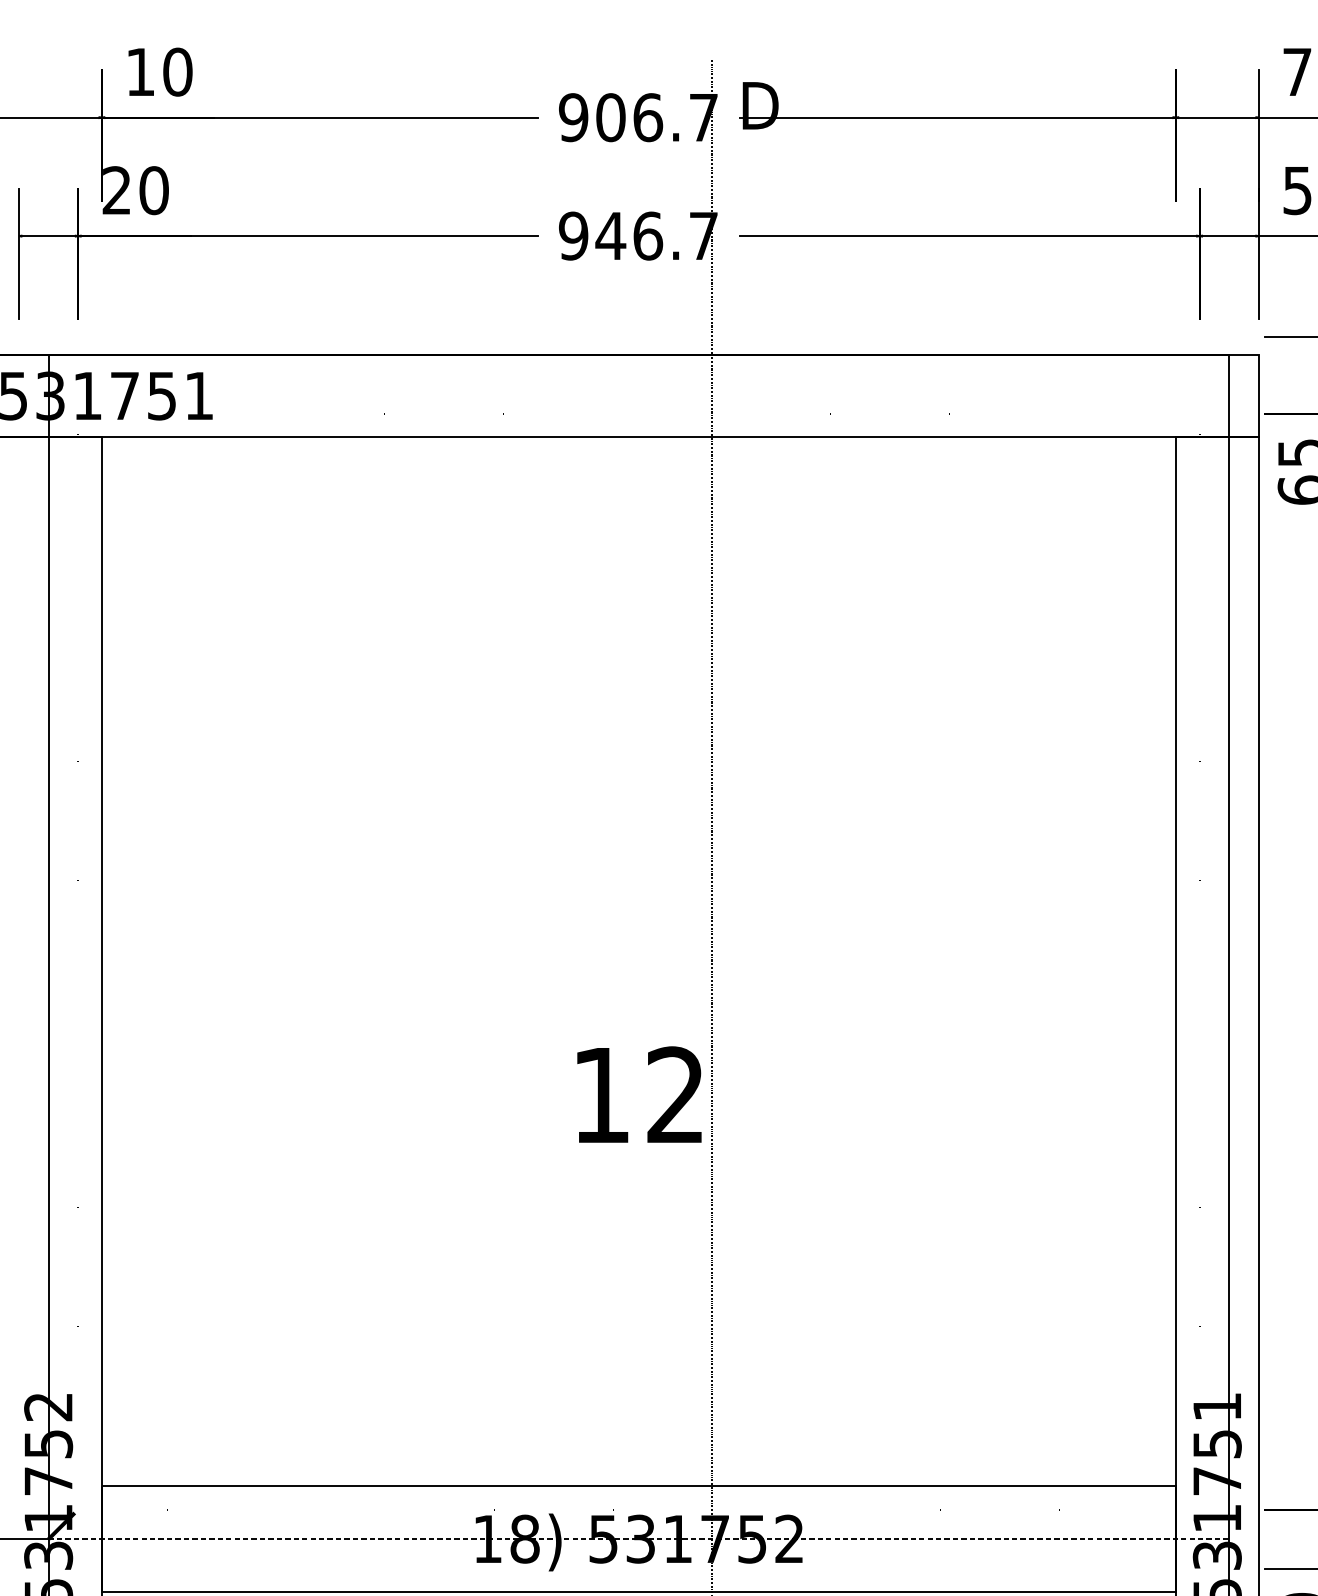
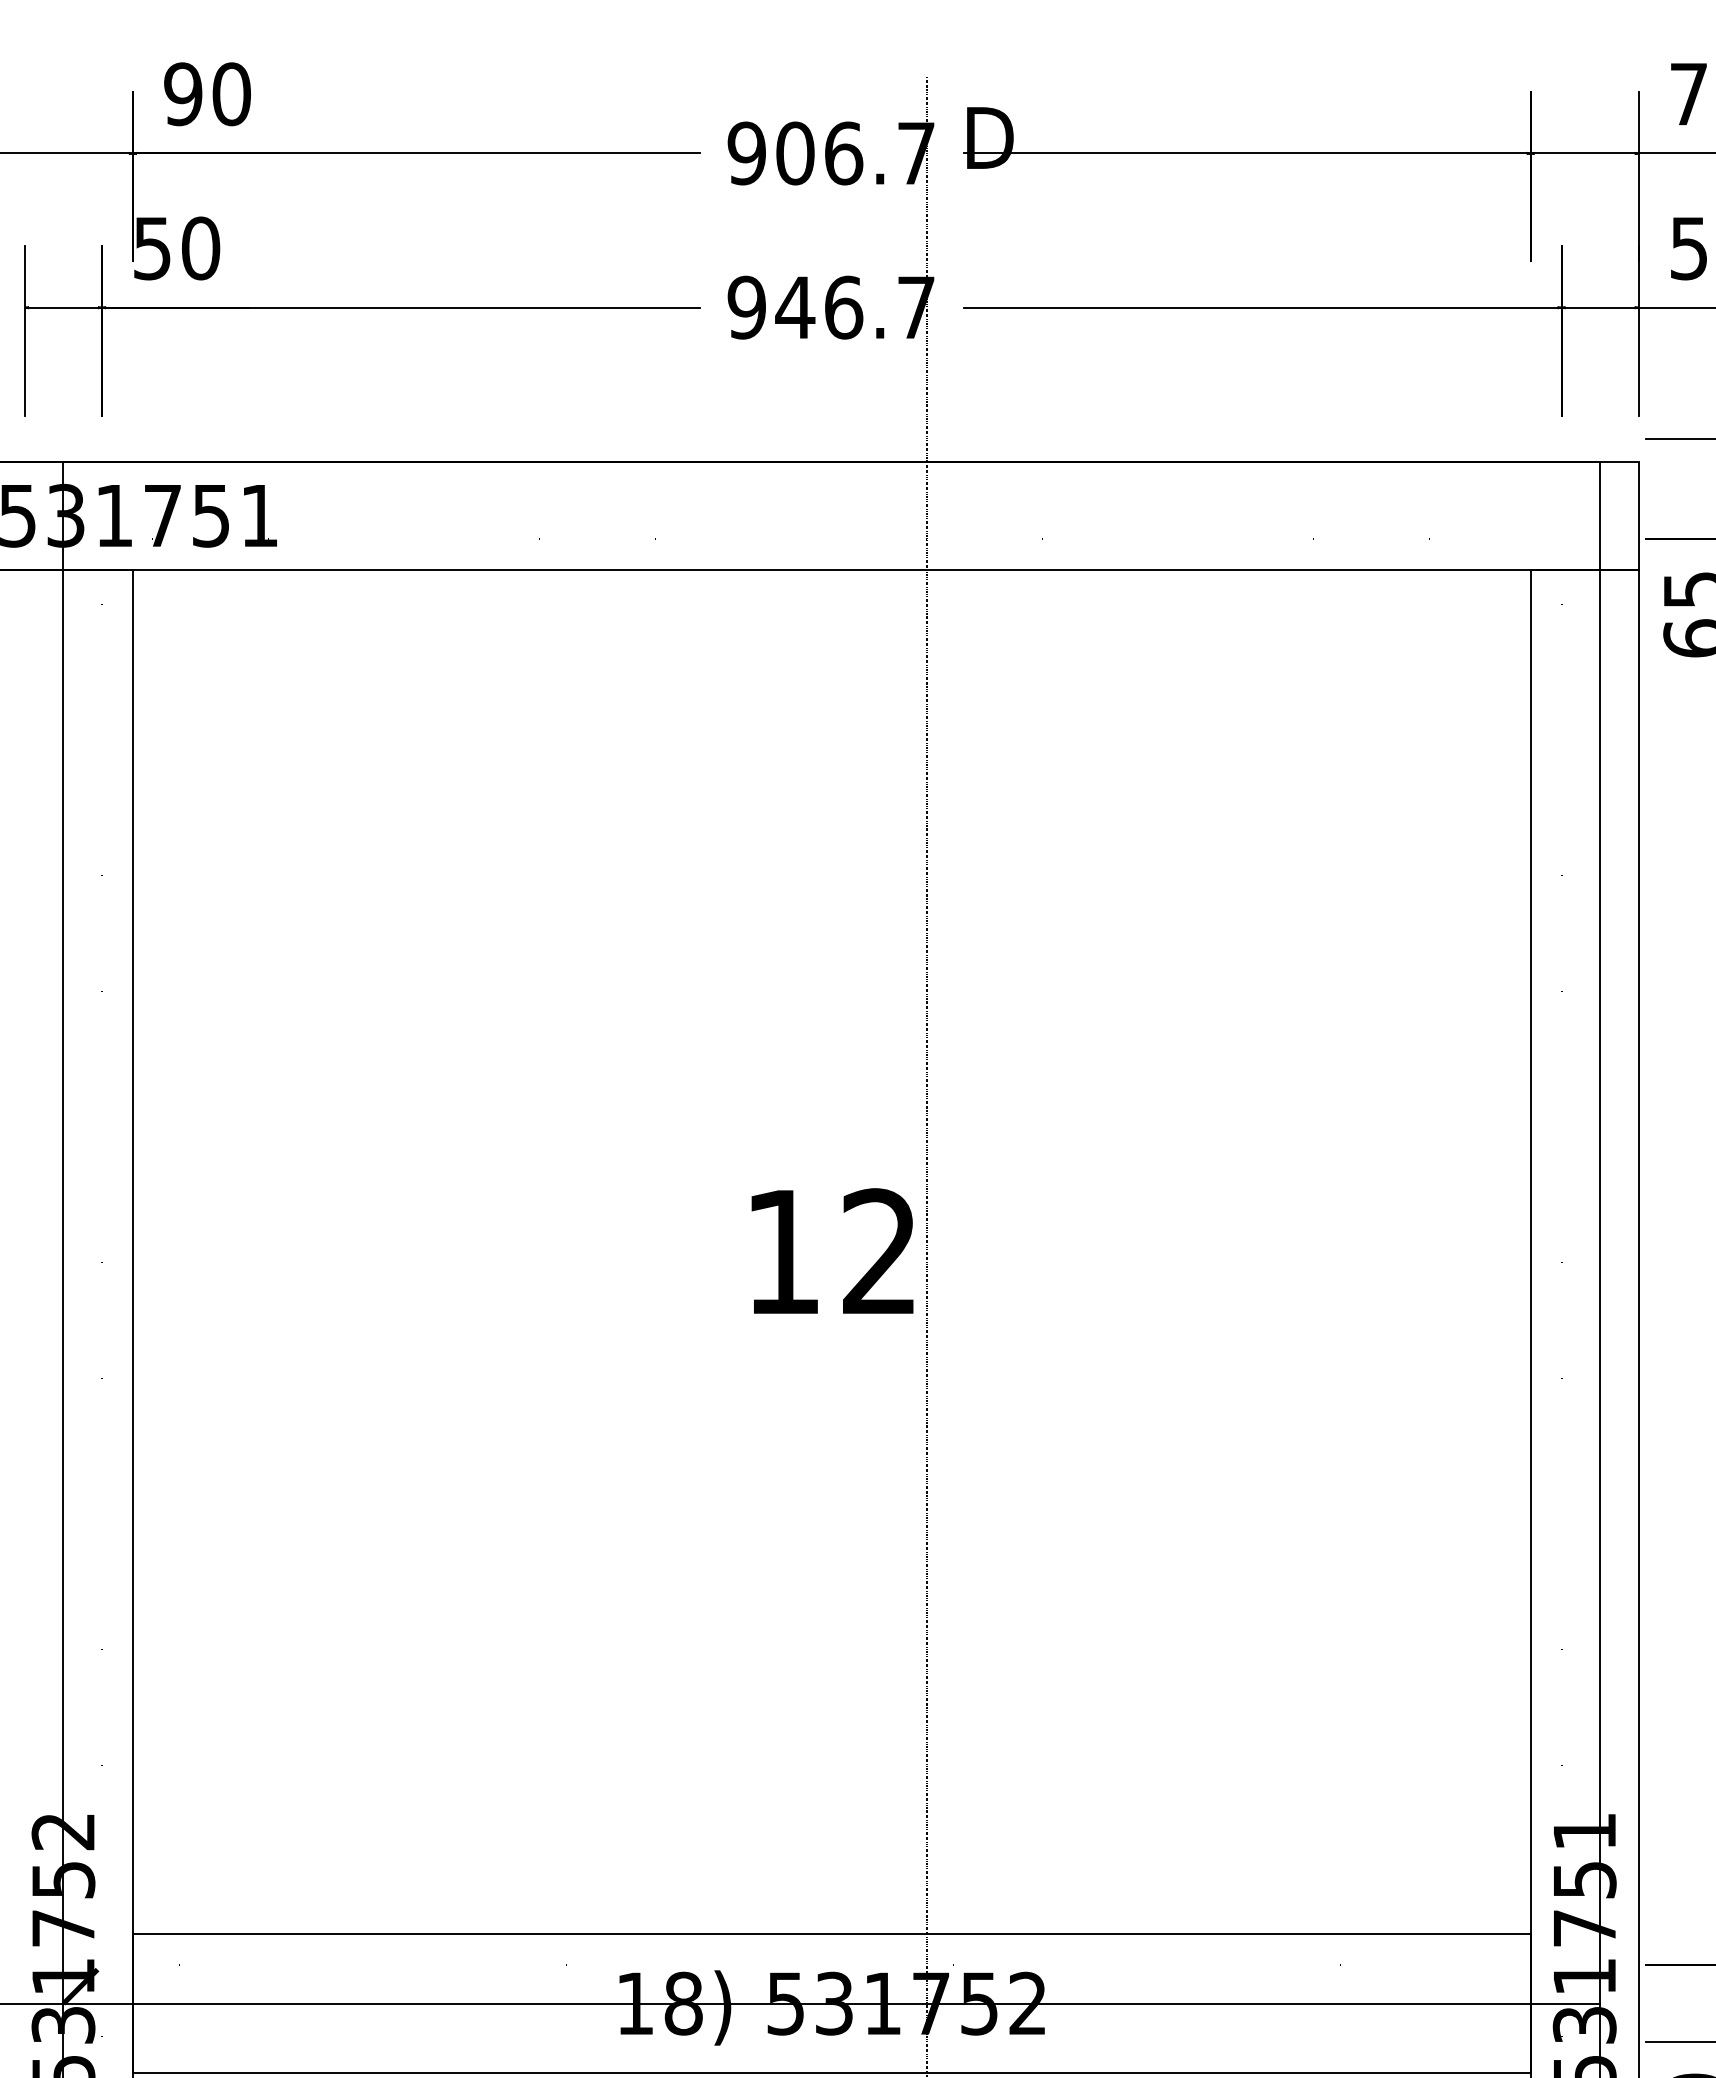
text: (140, 72) -> (183, 94), 10 -> 90
text: (116, 190) -> (152, 248), 20 -> 50
text: (639, 1094) -> (832, 1250), moved
line: (639, 1539) -> (832, 2003), dashed -> solid

